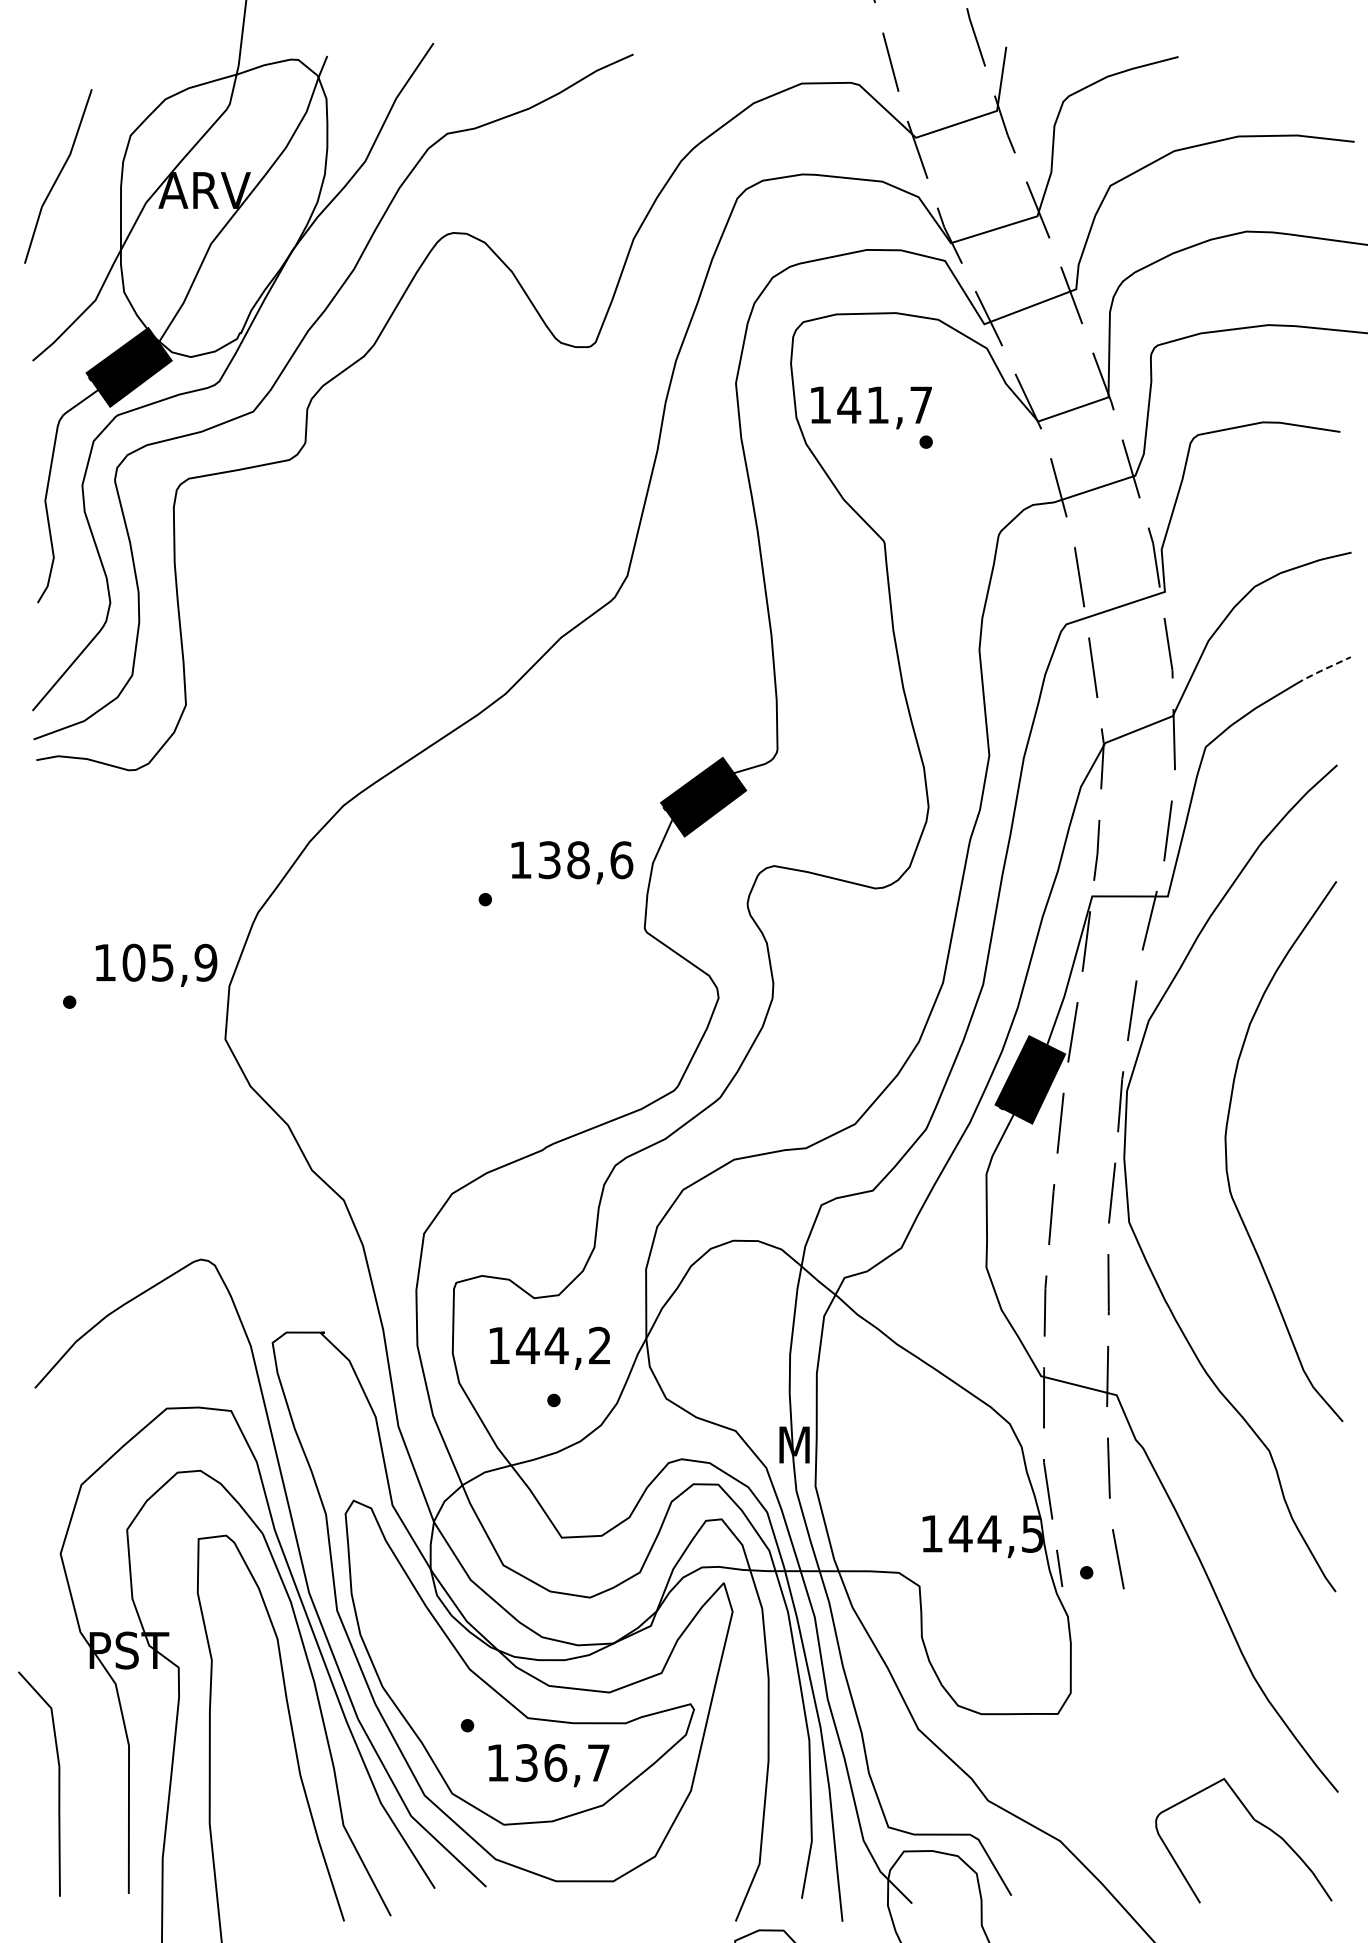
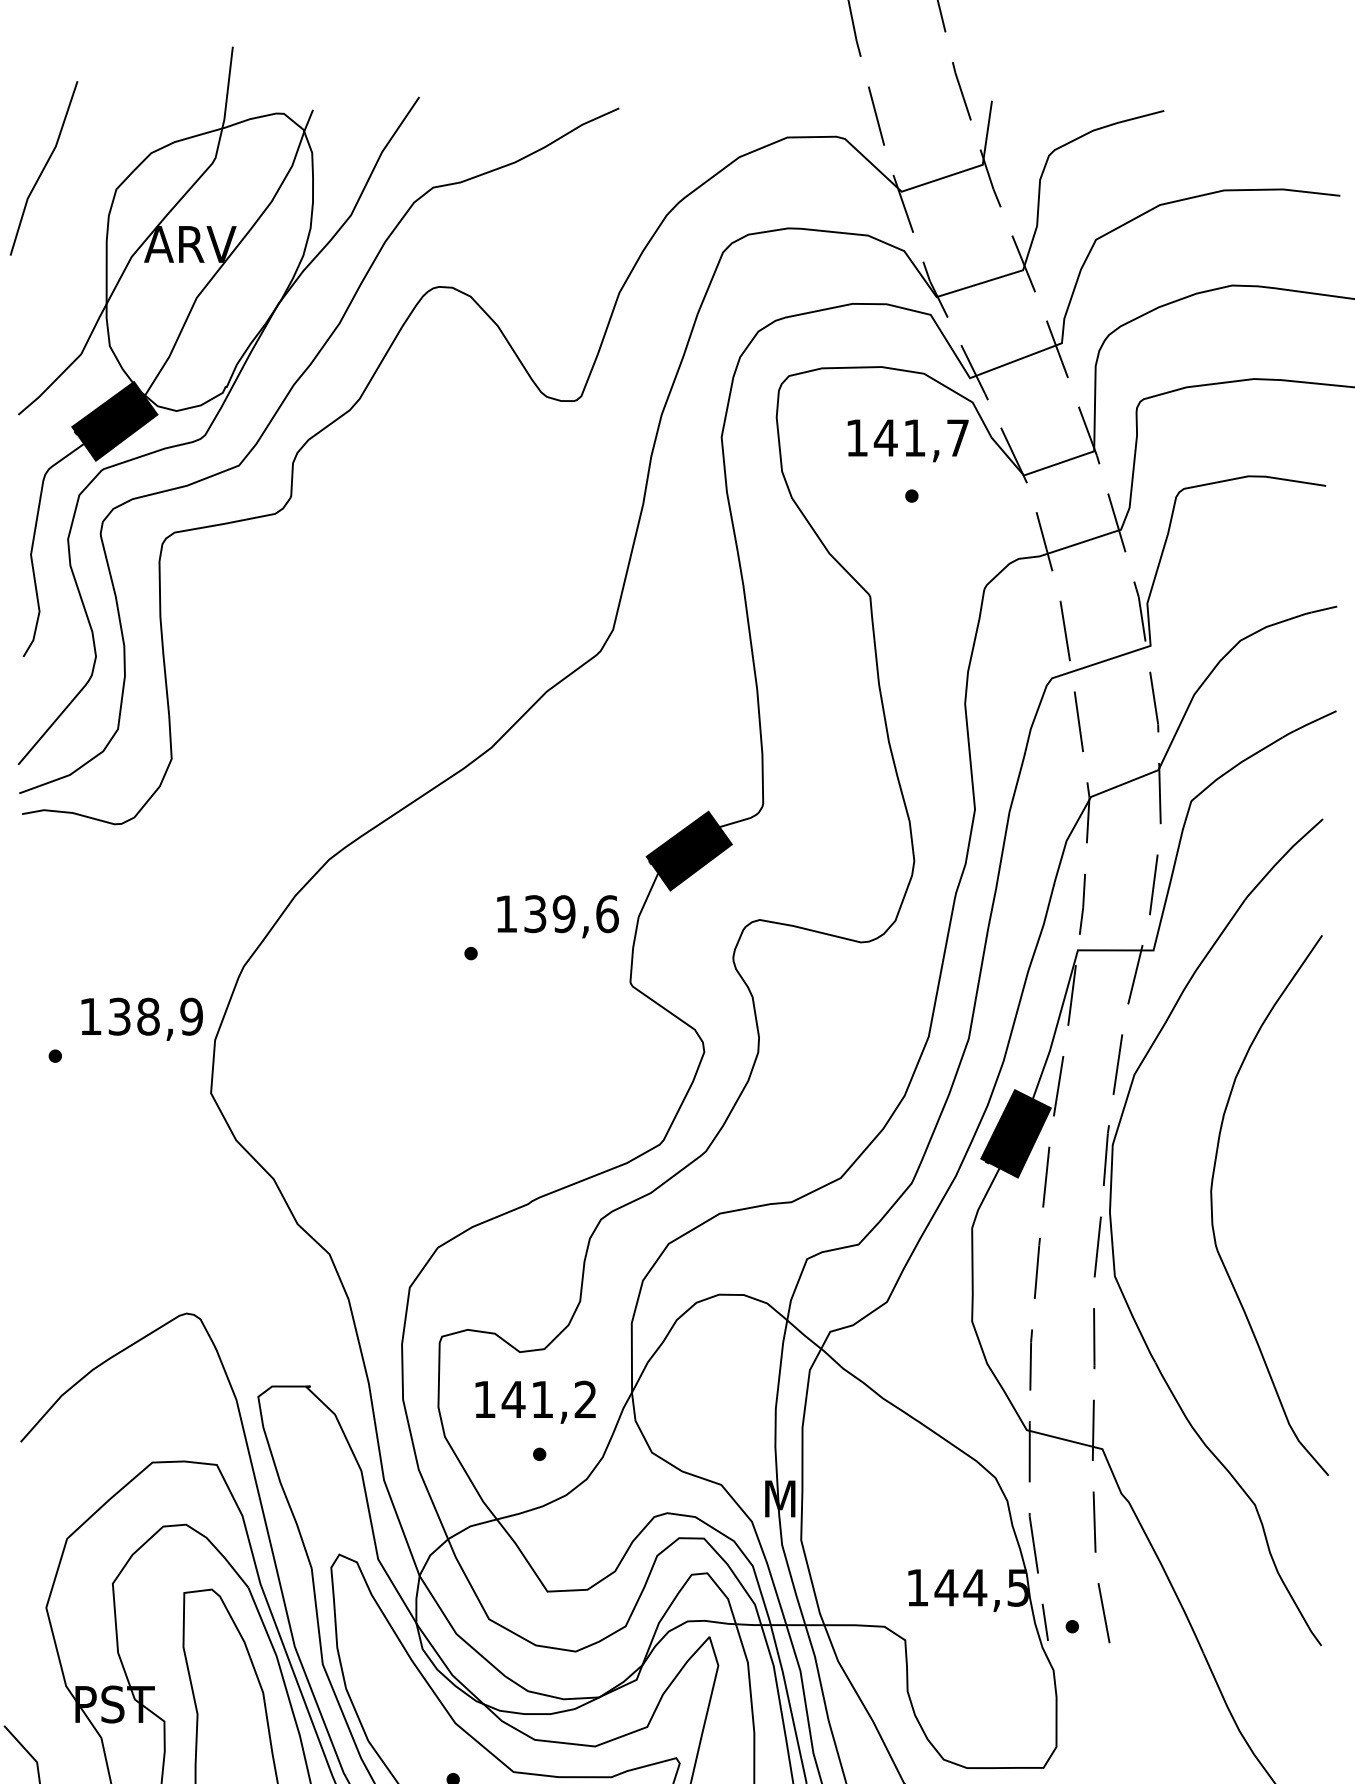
line: (58, 176) -> (44, 168), moved
text: (871, 407) -> (908, 440), moved
line: (1322, 670) -> (1308, 724), dashed -> solid
text: (578, 860) -> (564, 914), 138,6 -> 139,6
text: (148, 962) -> (134, 1016), 105,9 -> 138,9
text: (556, 1345) -> (542, 1399), 144,2 -> 141,2

